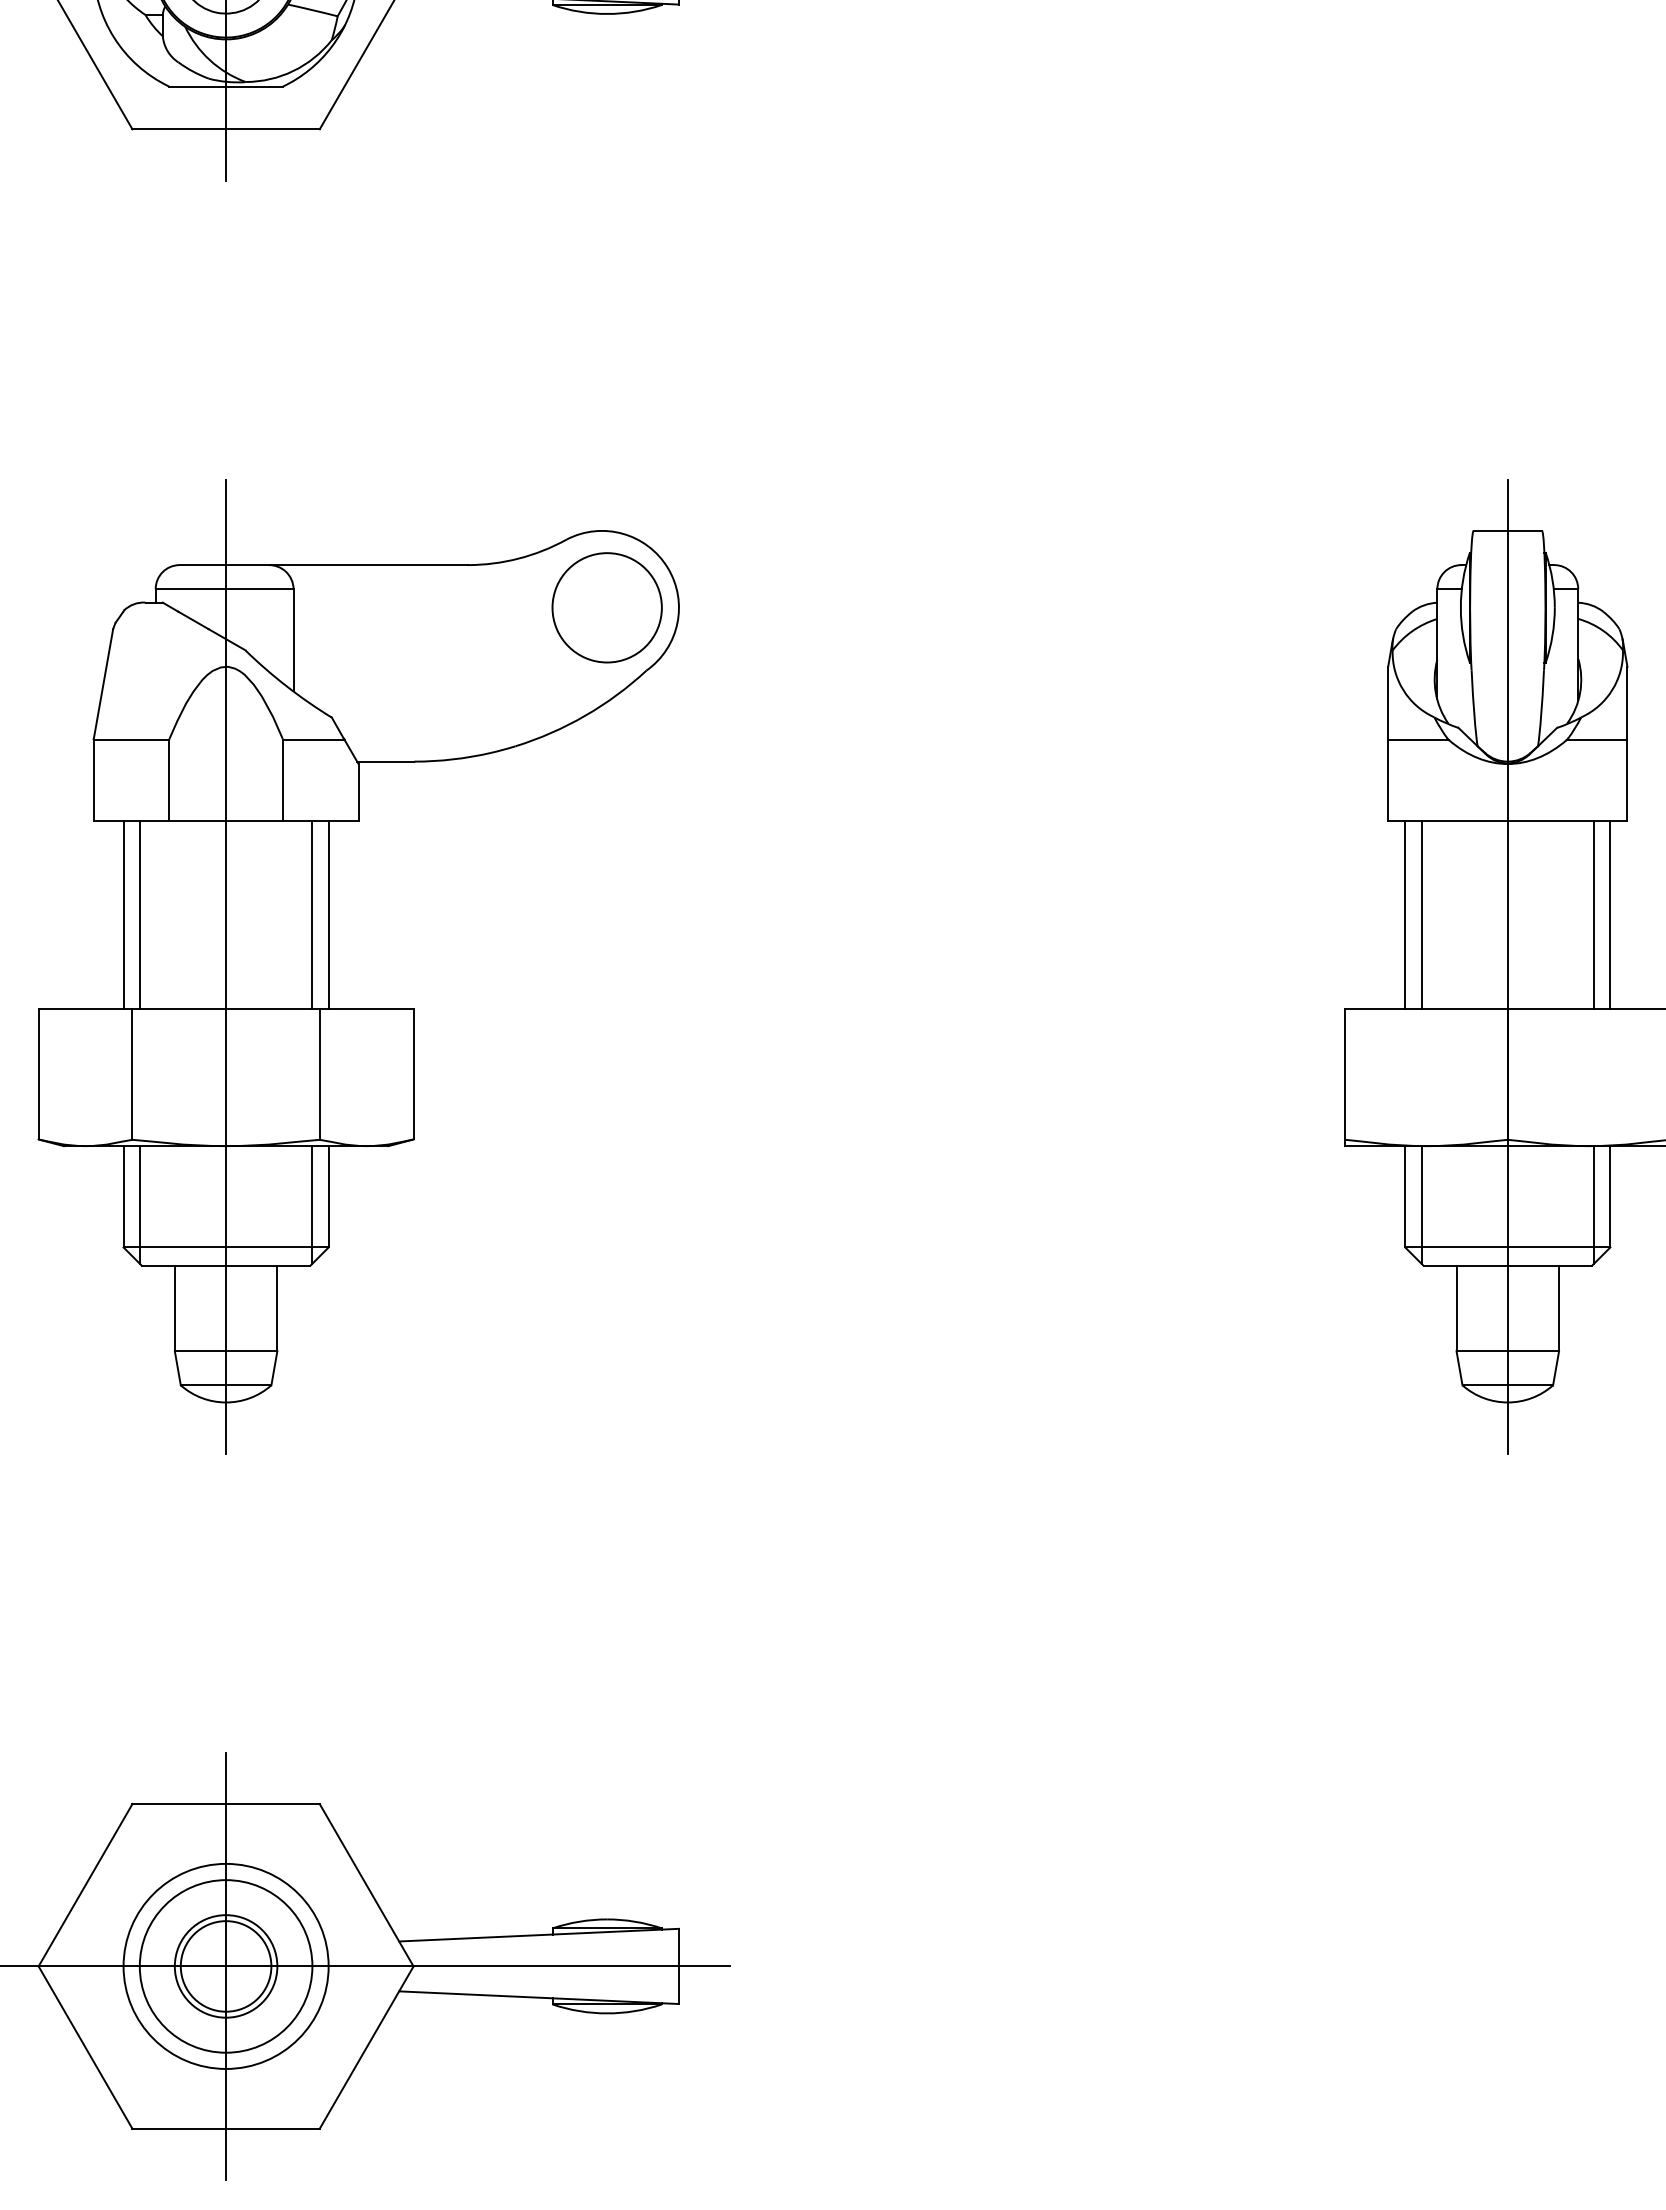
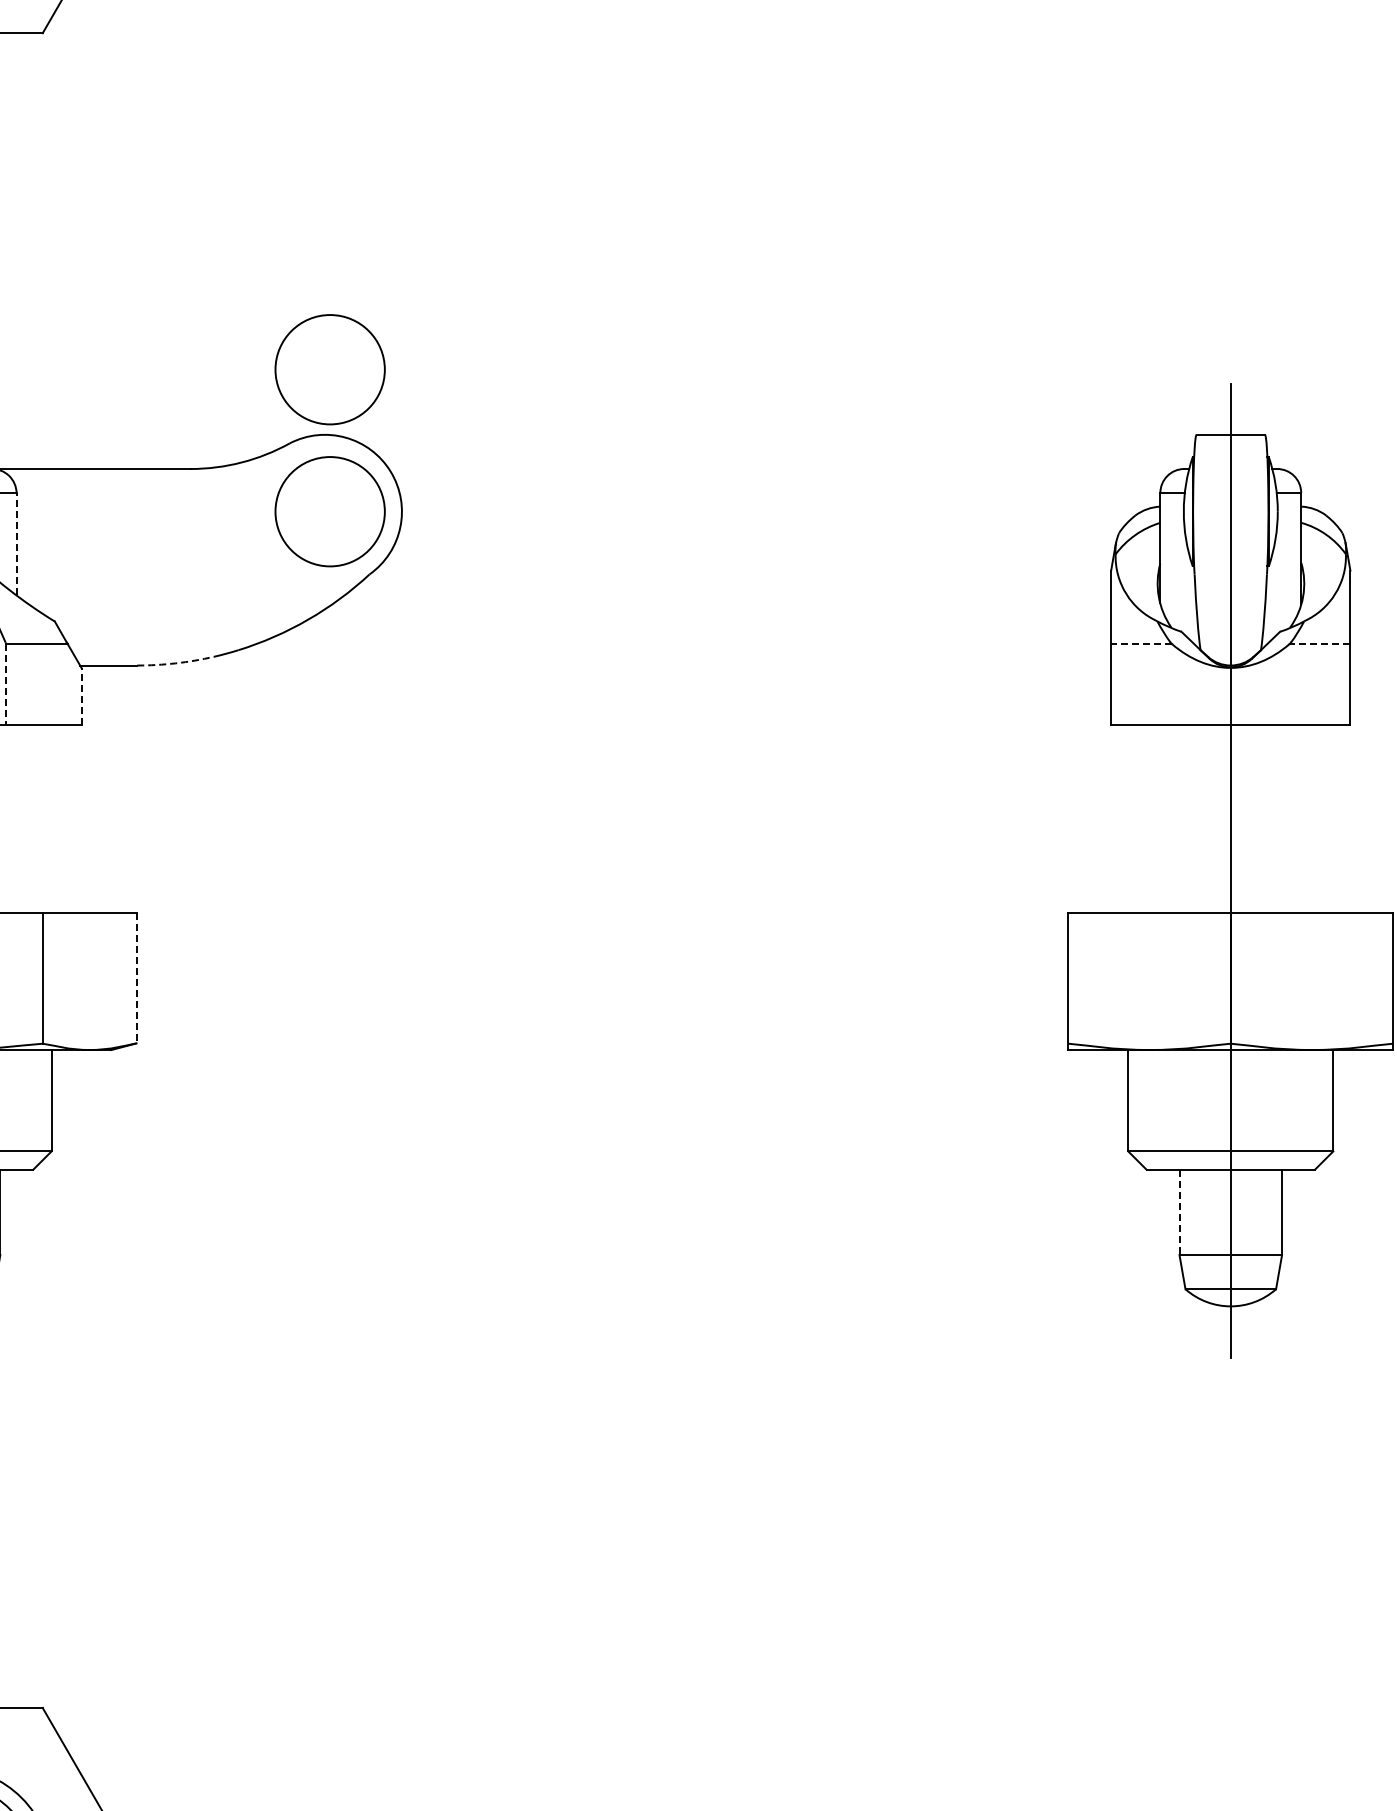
circle: (606, 465) -> (329, 369), added
line: (293, 639) -> (16, 543), solid -> dashed
line: (1418, 740) -> (1141, 644), solid -> dashed
line: (1596, 740) -> (1319, 644), solid -> dashed
arc: (452, 759) -> (175, 663), solid -> dashed
line: (283, 780) -> (6, 684), solid -> dashed
line: (358, 792) -> (81, 696), solid -> dashed
line: (312, 915) -> (35, 819), removed
line: (328, 915) -> (51, 819), removed
line: (1405, 915) -> (1128, 819), removed
line: (1421, 915) -> (1144, 819), removed
line: (1594, 915) -> (1317, 819), removed
line: (1610, 915) -> (1333, 819), removed
line: (413, 1074) -> (136, 978), solid -> dashed
line: (312, 1204) -> (35, 1108), removed
line: (1421, 1204) -> (1144, 1108), removed
line: (1594, 1204) -> (1317, 1108), removed
line: (1456, 1308) -> (1179, 1212), solid -> dashed

